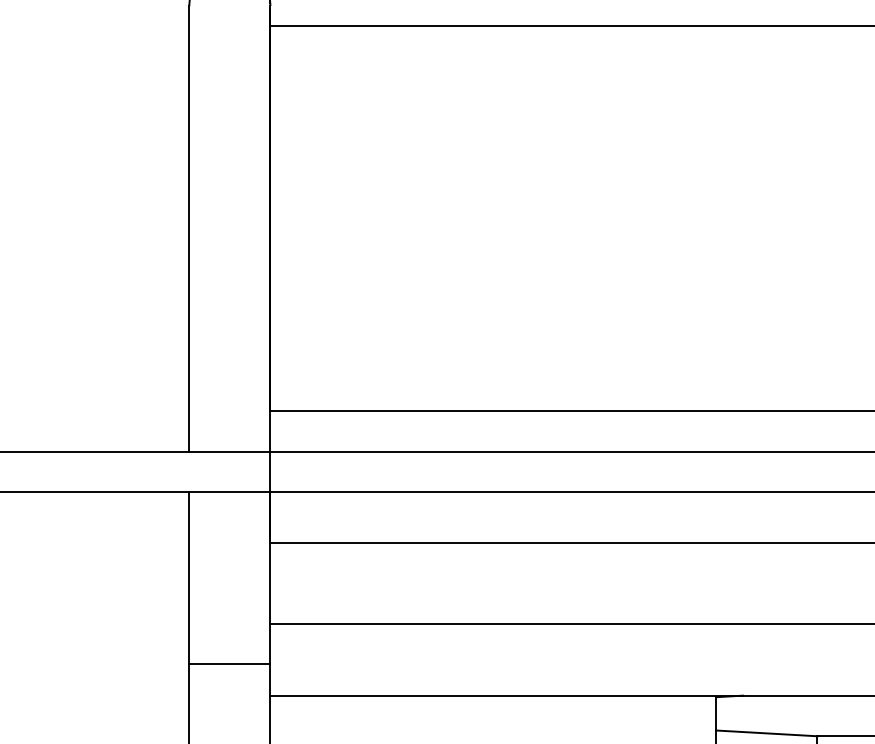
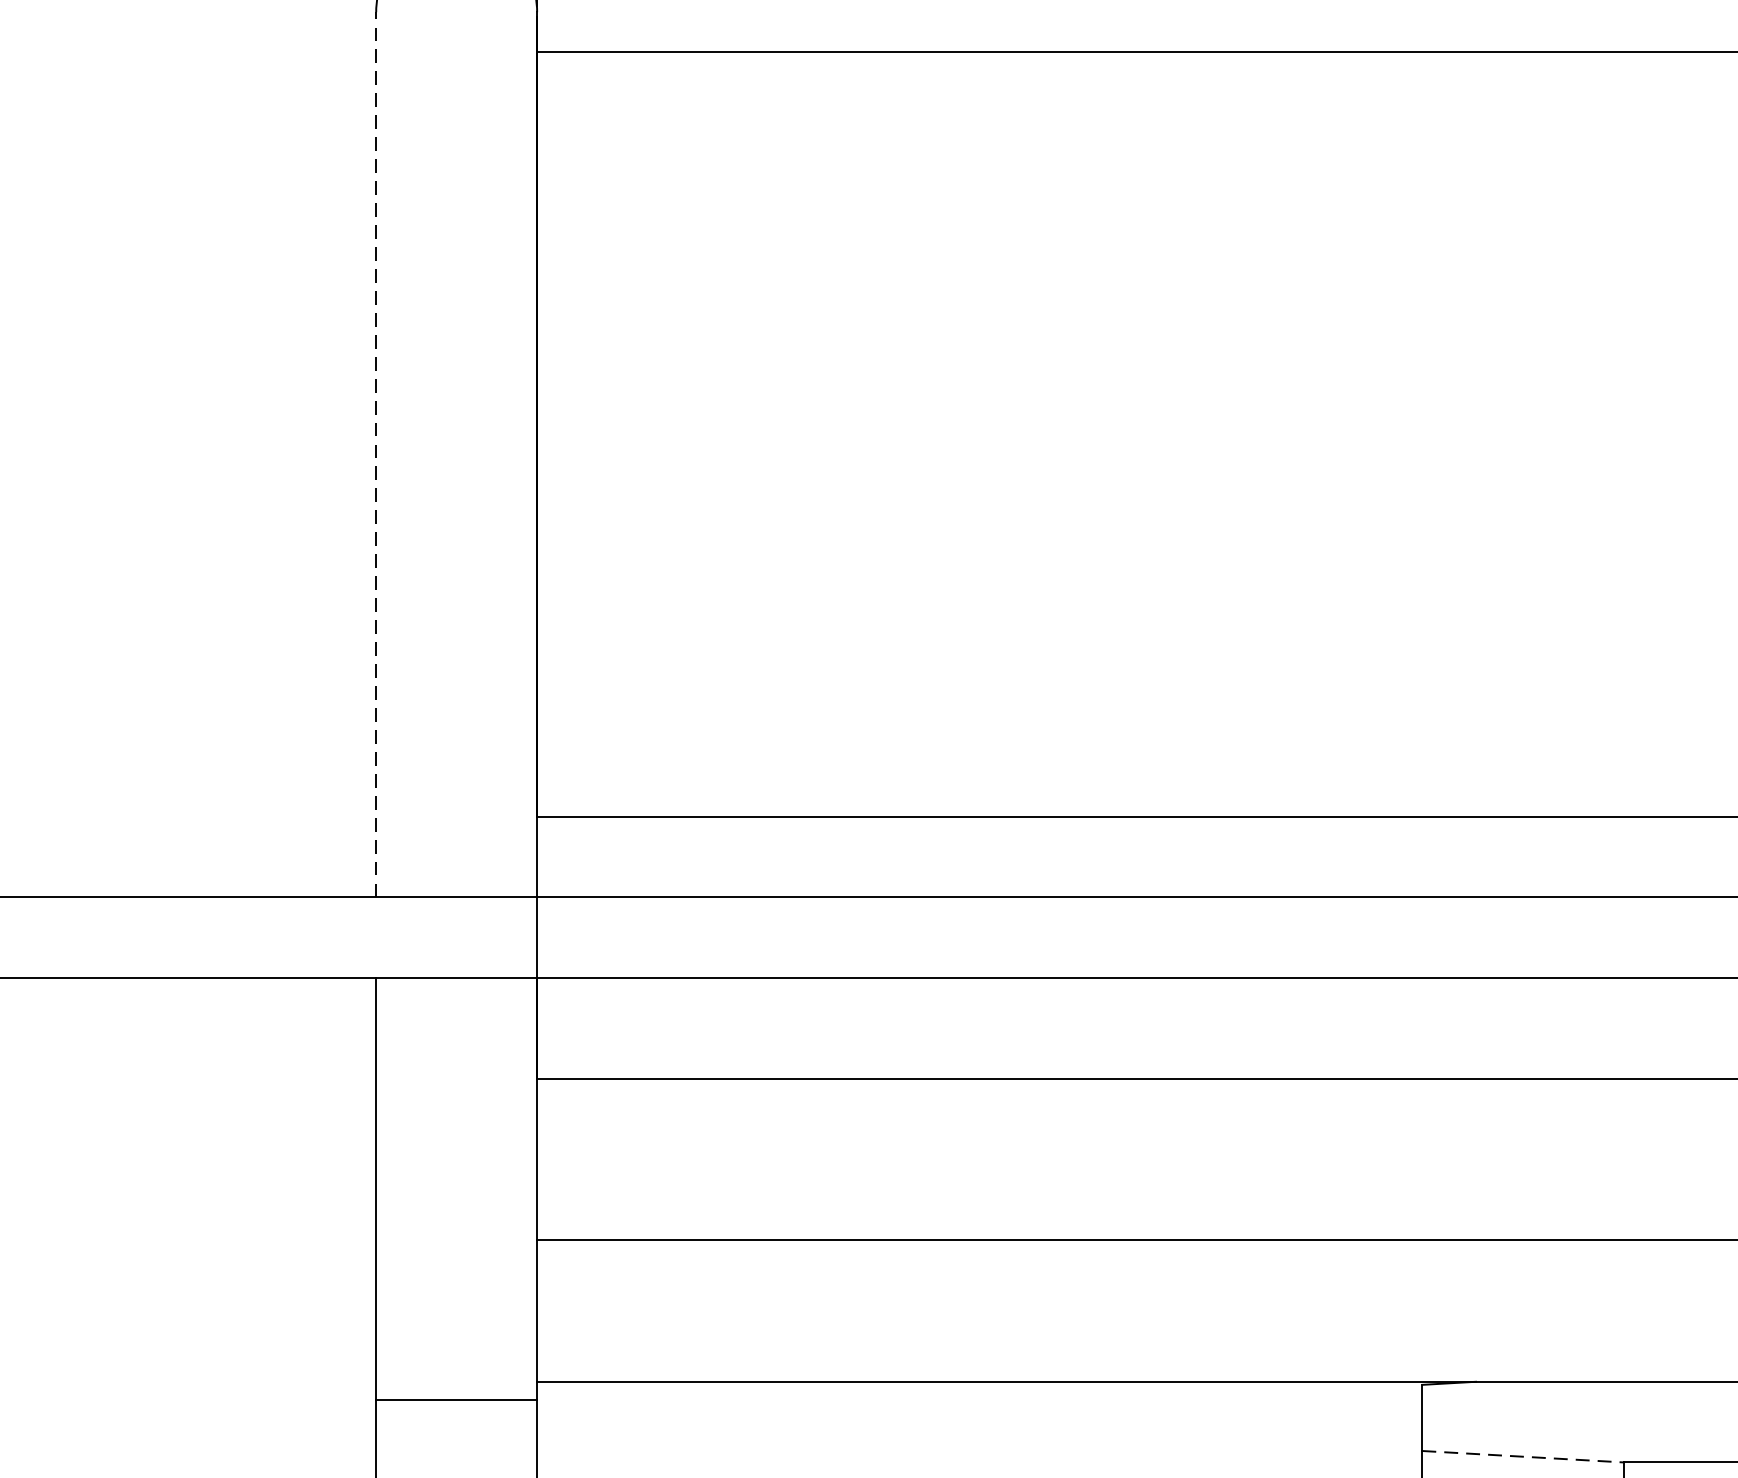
line: (189, 228) -> (376, 454), solid -> dashed
line: (229, 663) -> (455, 1399), moved
line: (766, 733) -> (1522, 1456), solid -> dashed

